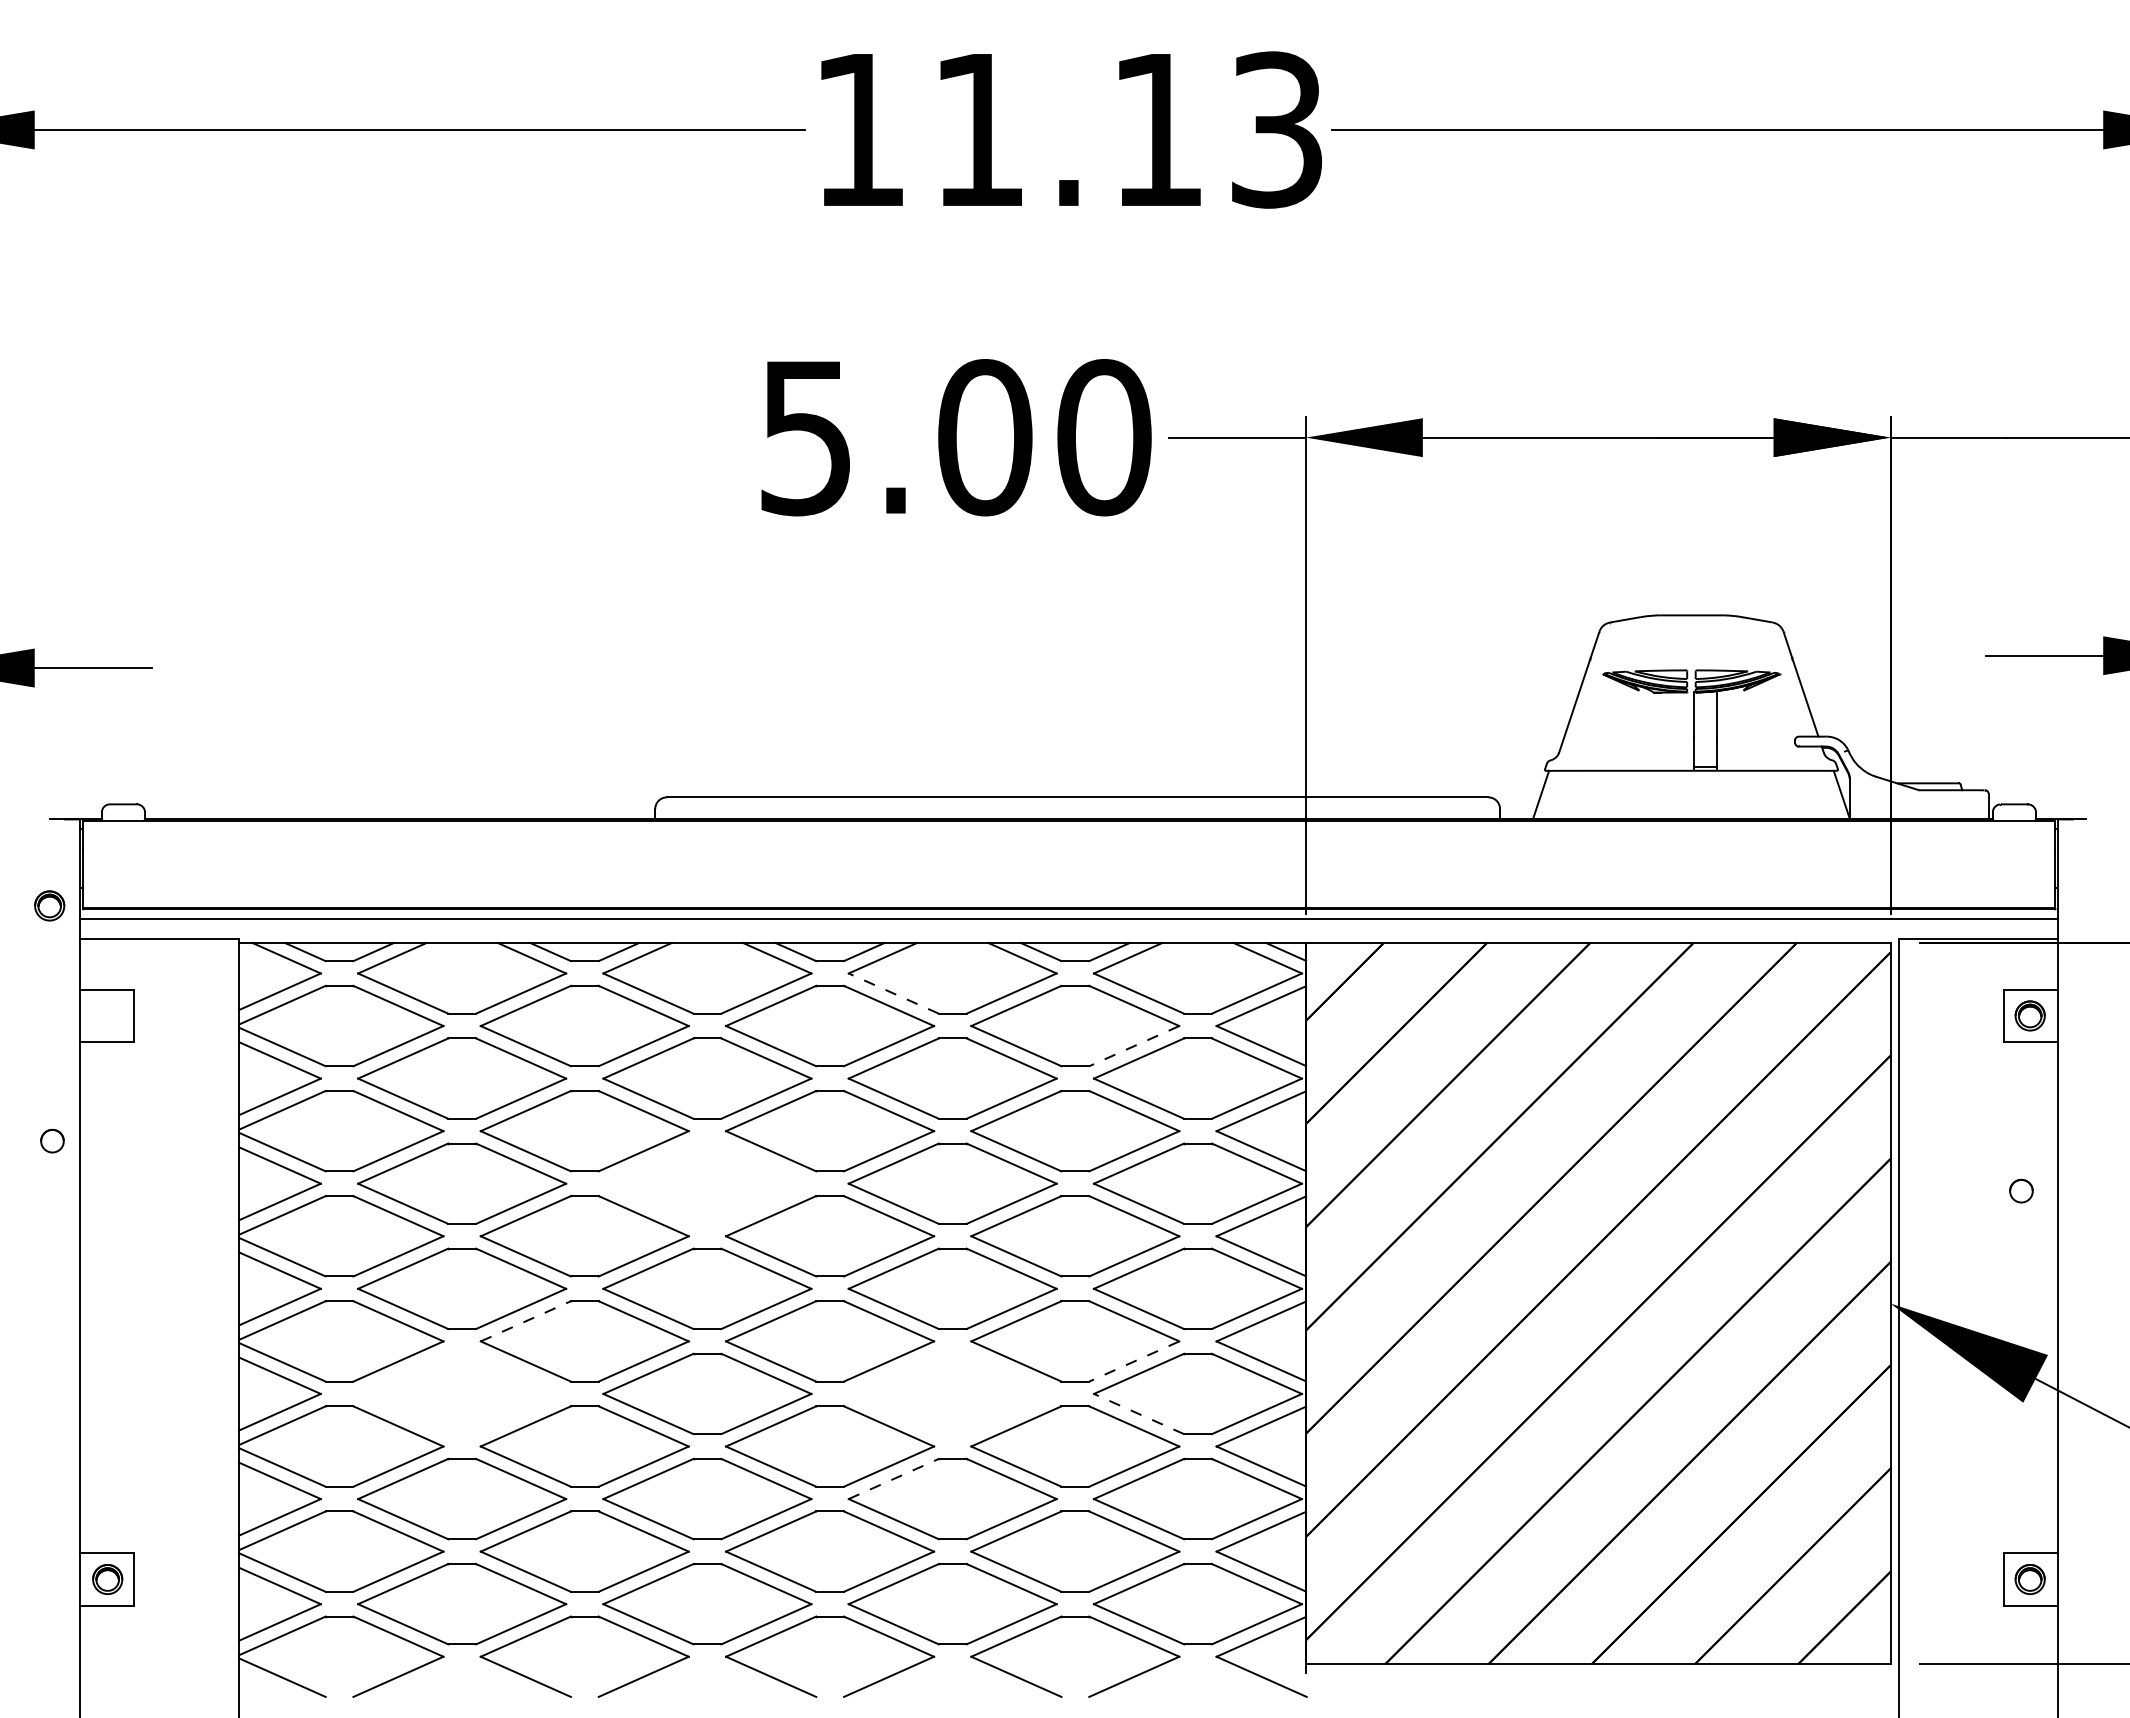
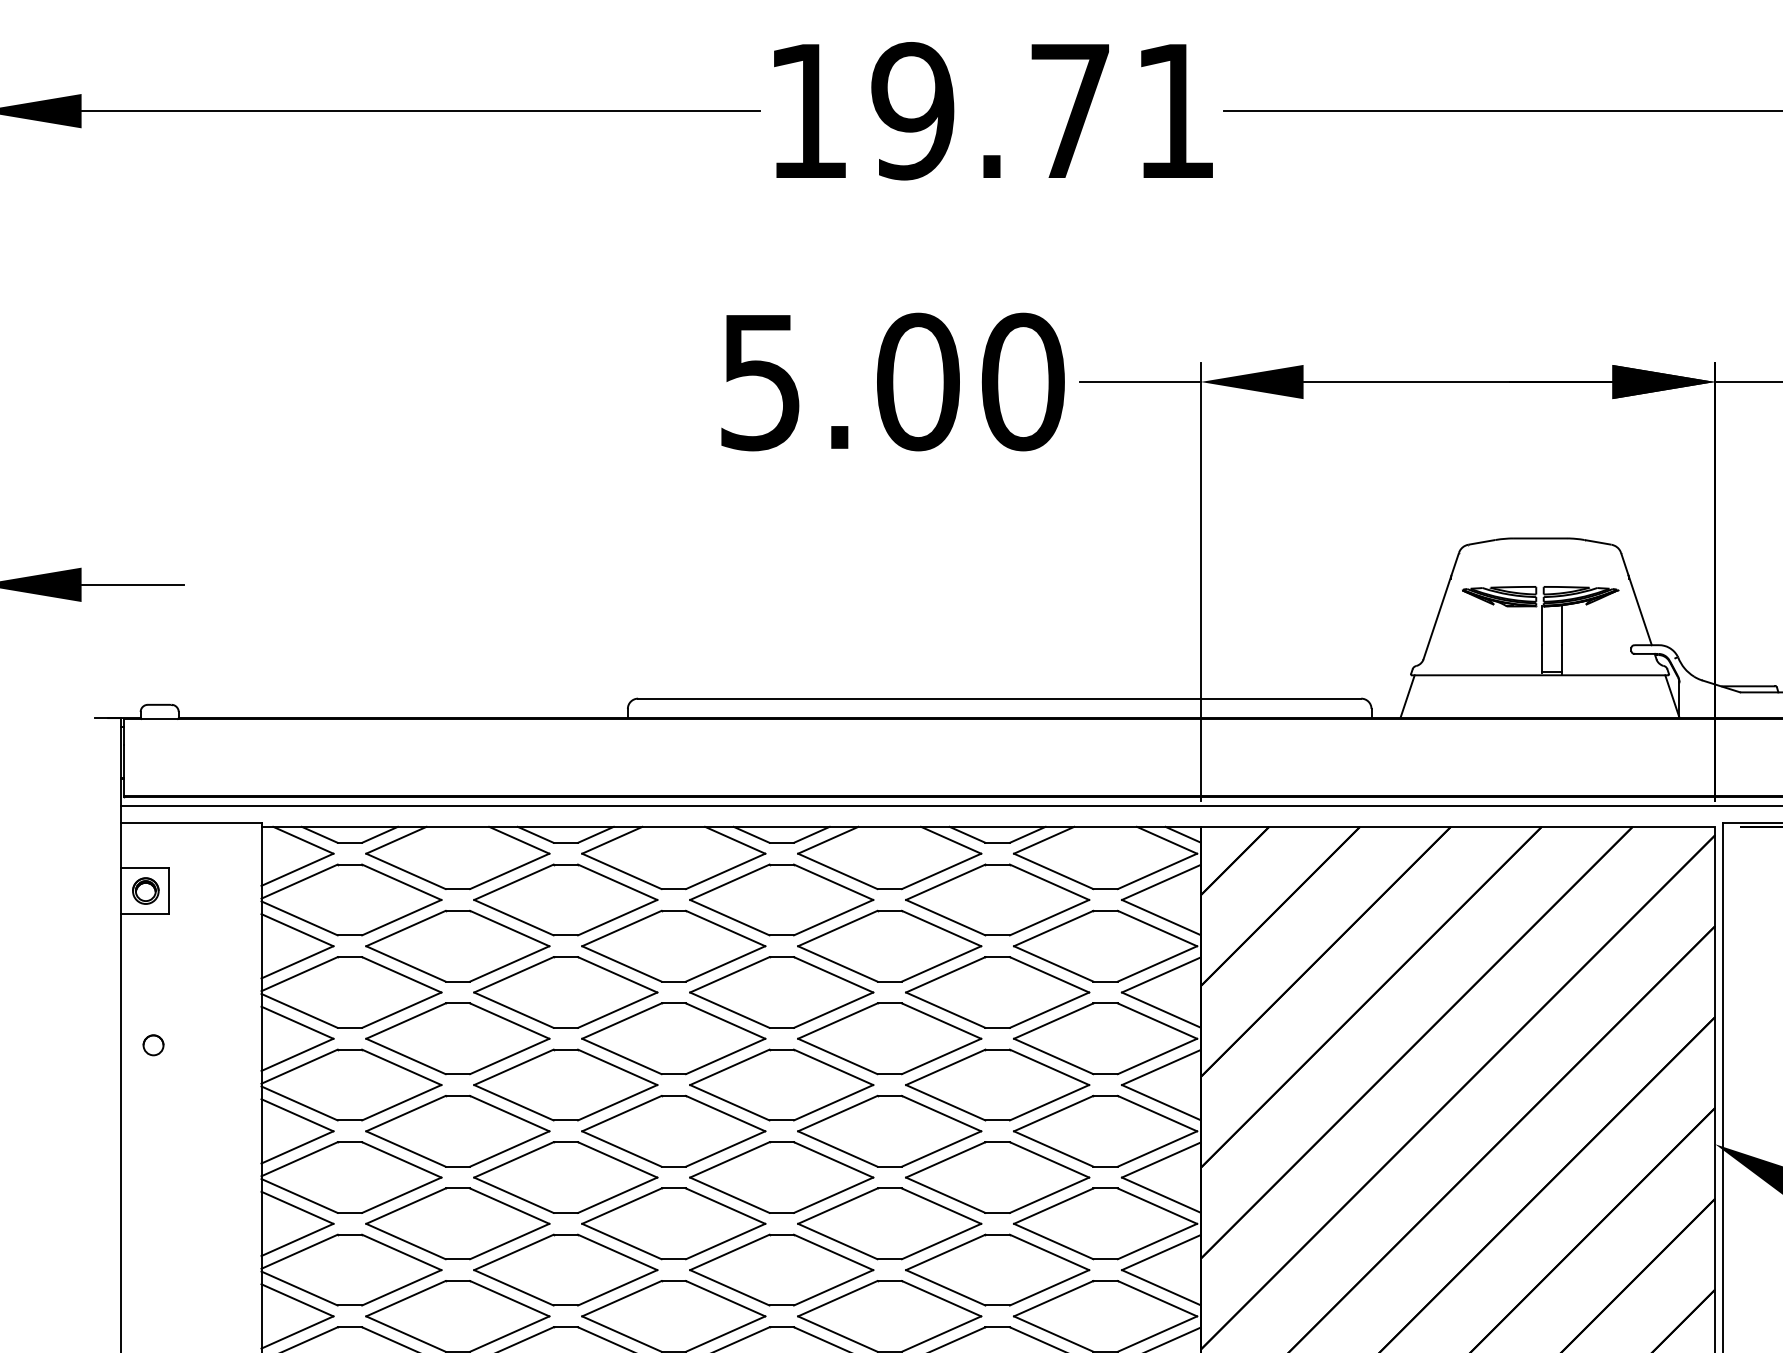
text: (1126, 129) -> (1042, 110), 11.13 -> 19.71
part: (49, 905) -> (145, 890), moved
line: (893, 993) -> (837, 871), dashed -> solid
line: (1133, 1046) -> (1048, 917), dashed -> solid
part: (52, 1140) -> (153, 1044), moved
part: (707, 1183) -> (673, 1038), added
line: (526, 1321) -> (514, 1160), dashed -> solid
line: (1133, 1361) -> (1048, 1195), dashed -> solid
part: (462, 1393) -> (458, 1223), added
part: (952, 1393) -> (889, 1223), added
line: (1138, 1413) -> (1053, 1241), dashed -> solid
line: (894, 1478) -> (838, 1298), dashed -> solid

